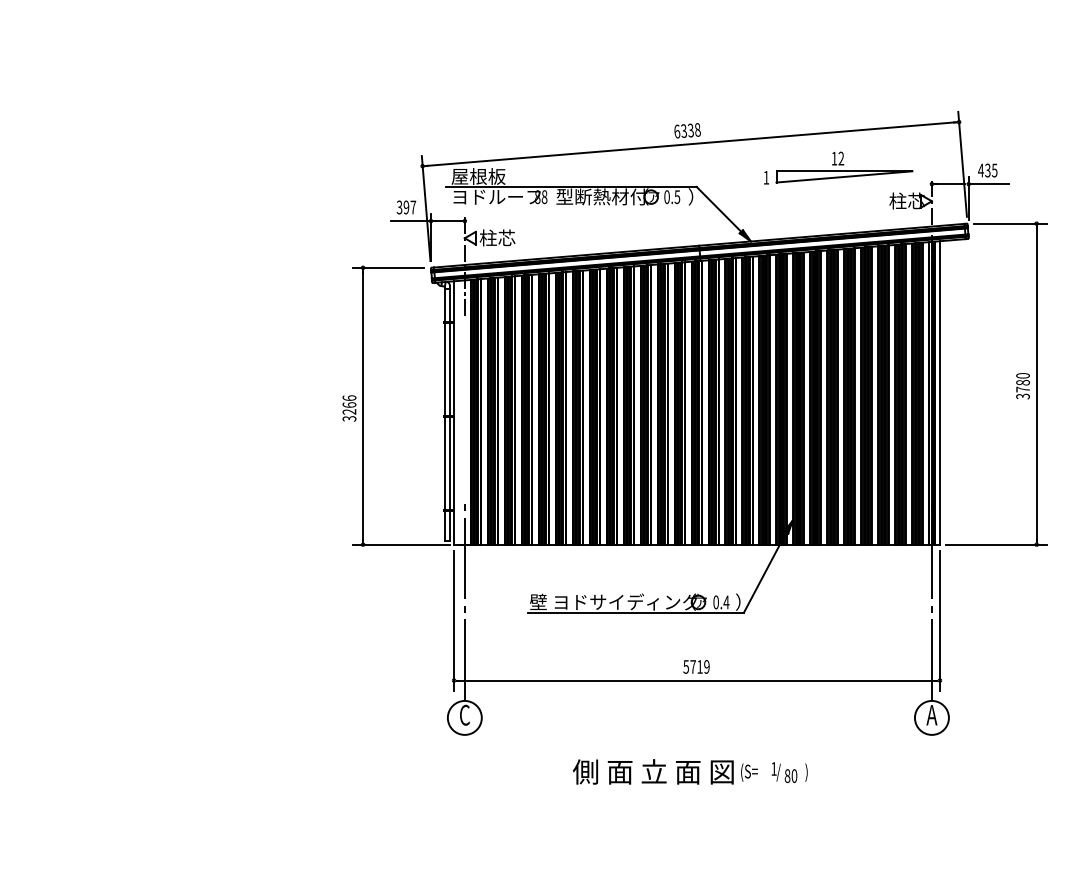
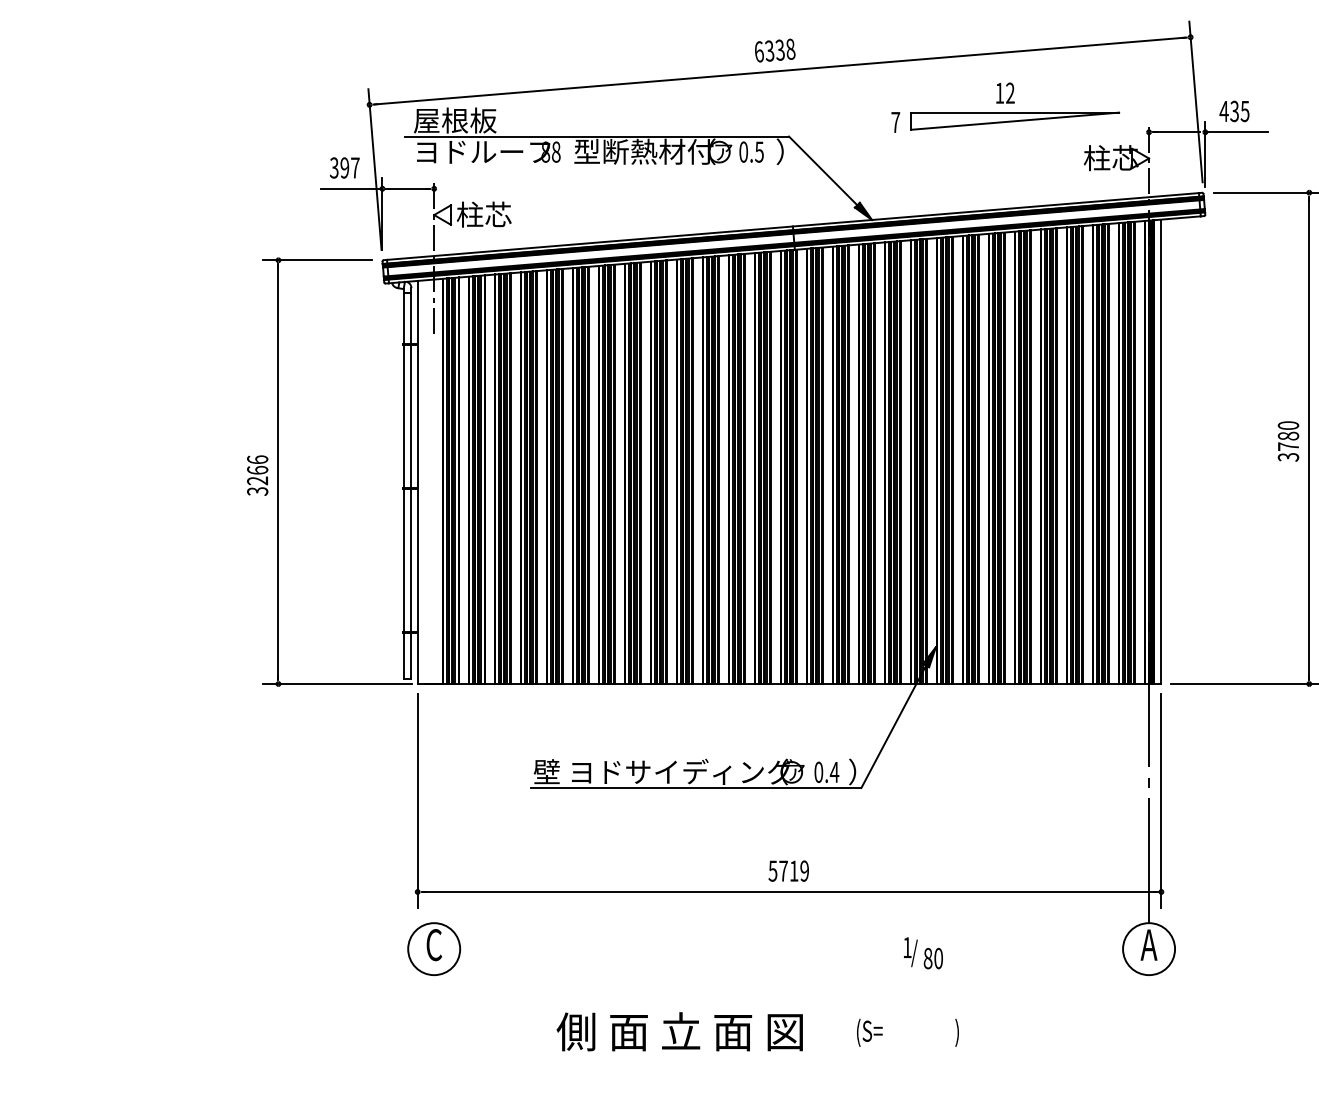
text: (766, 177) -> (895, 122), 1 -> 7
line: (464, 601) -> (433, 770), removed
text: (652, 771) -> (678, 1031), moved
text: (784, 772) -> (923, 953), moved

